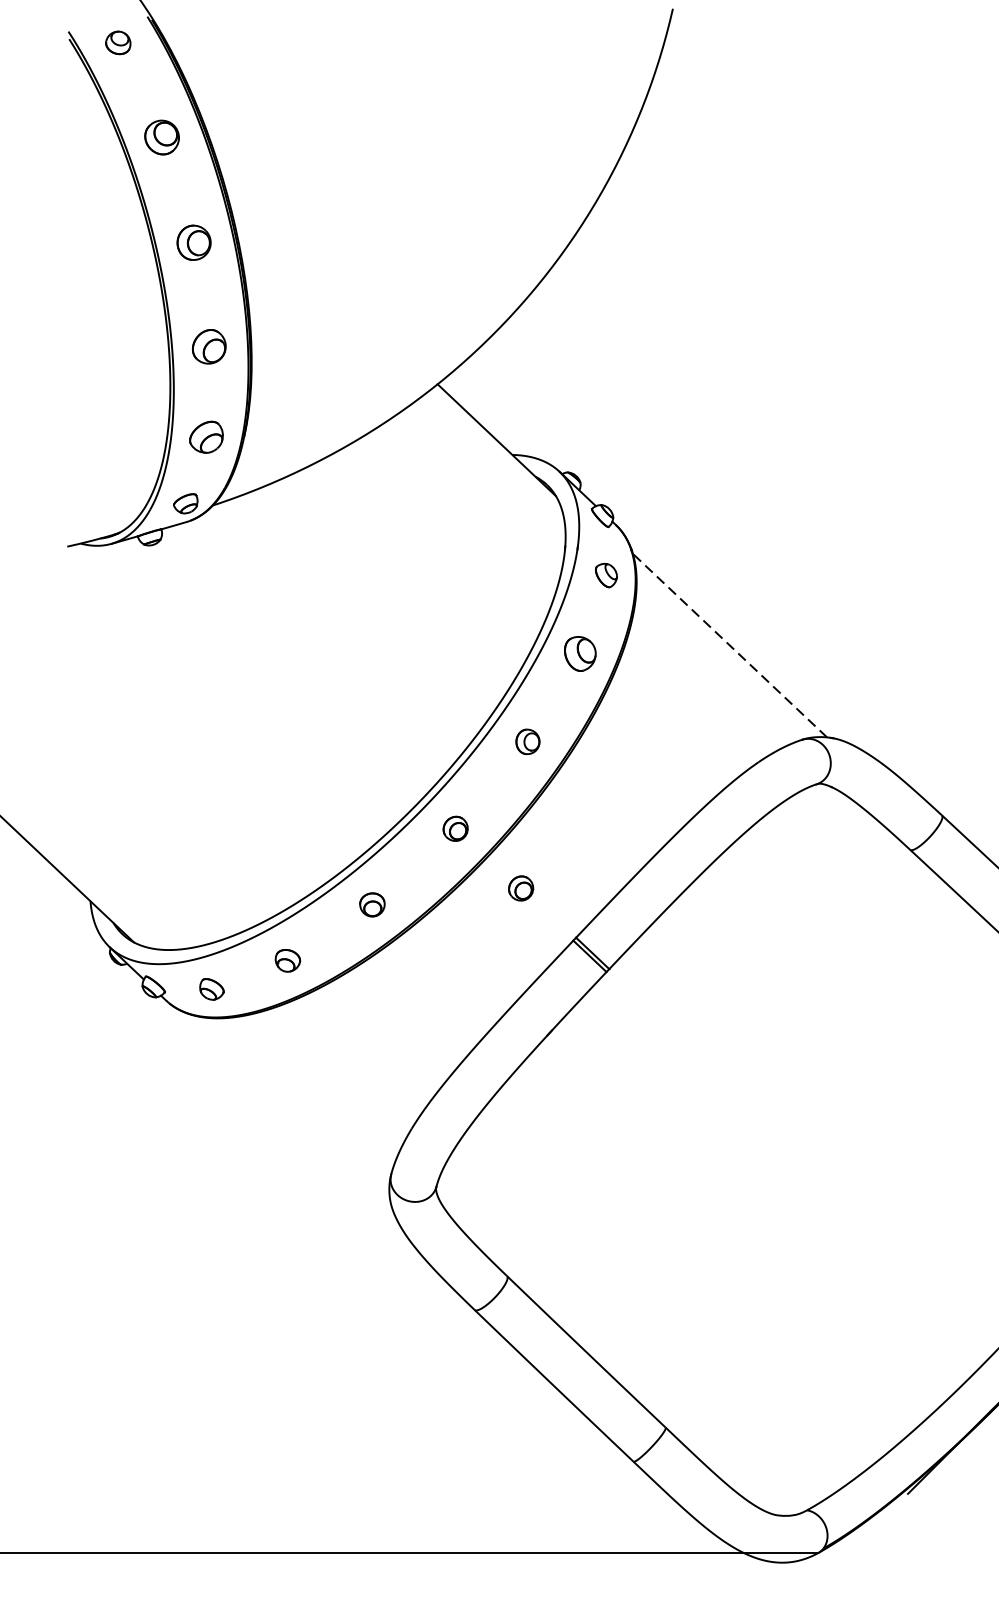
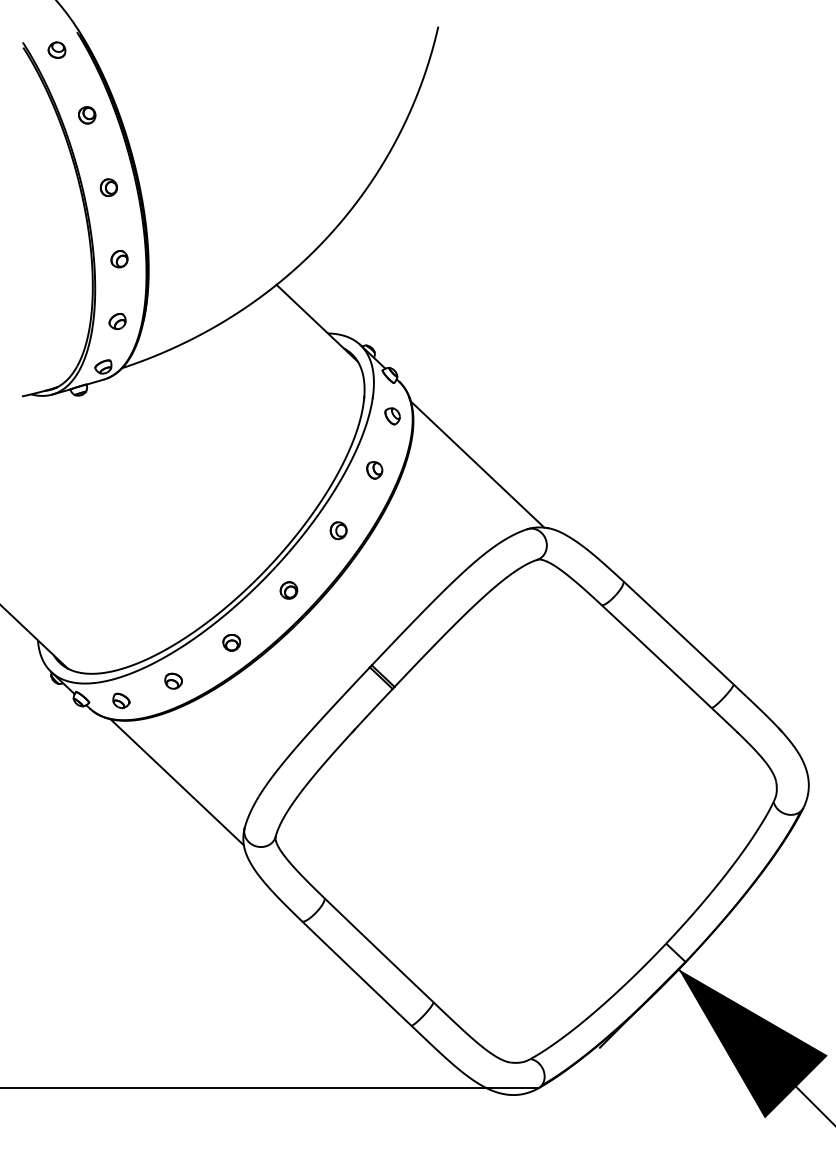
part: (162, 137) -> (87, 115), size x0.71
part: (193, 242) -> (108, 187), size x0.71
part: (209, 347) -> (119, 259), size x0.71
part: (206, 437) -> (117, 321), size x0.71
line: (729, 645) -> (477, 464), dashed -> solid
part: (580, 654) -> (374, 470), size x0.71
part: (520, 888) -> (333, 631), removed
line: (292, 1108) -> (176, 782), added

